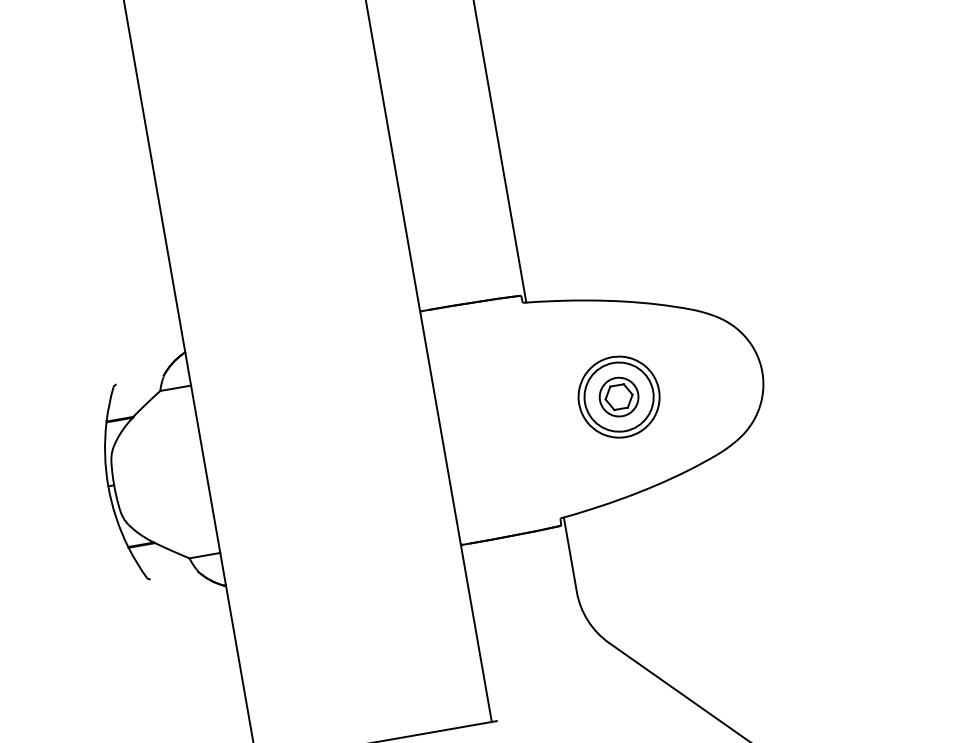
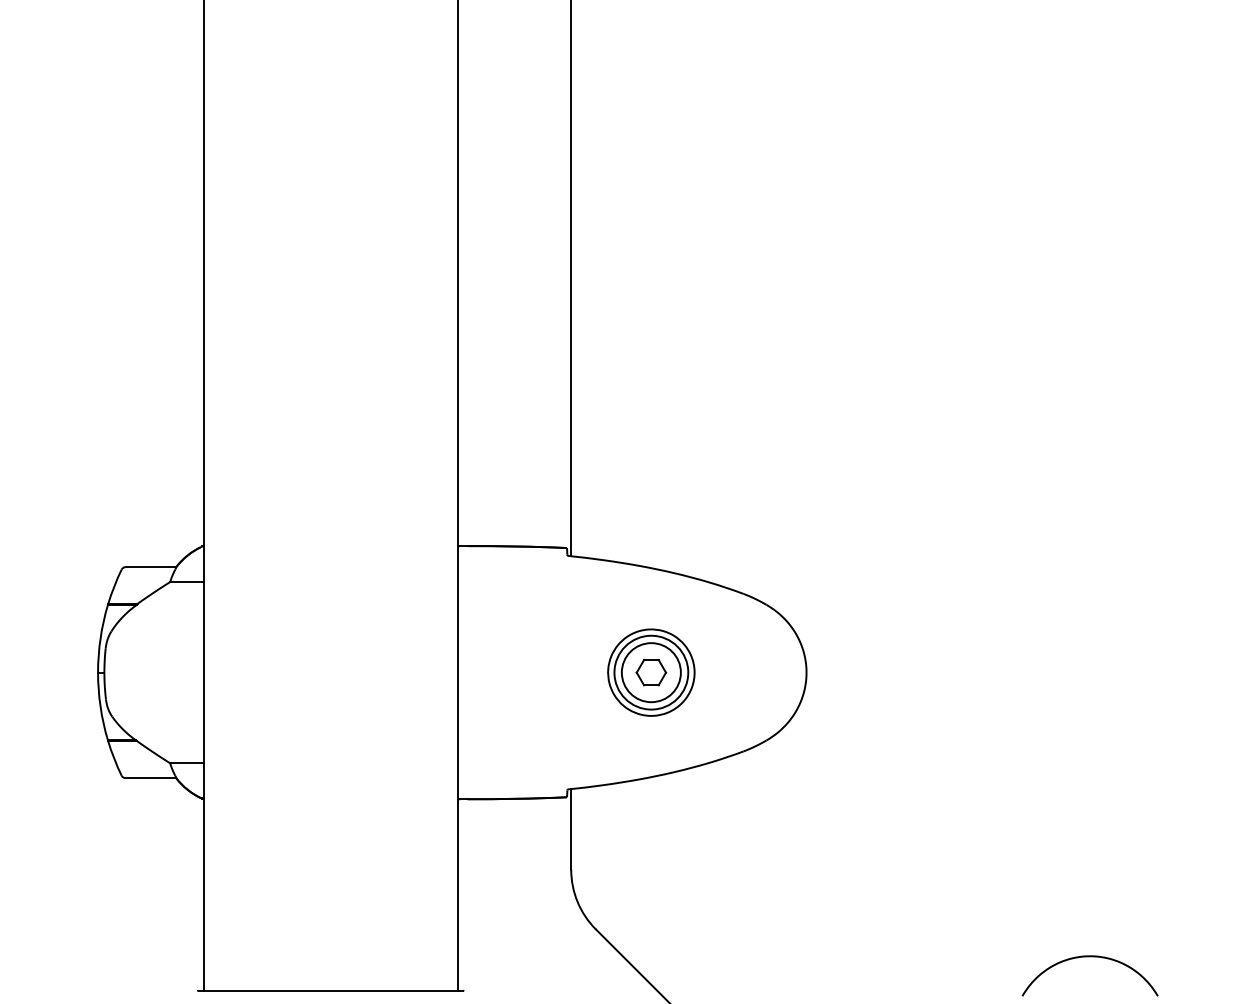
line: (139, 380) -> (150, 567), added
circle: (618, 397) -> (650, 672), size x1.43
line: (173, 575) -> (150, 778), added

